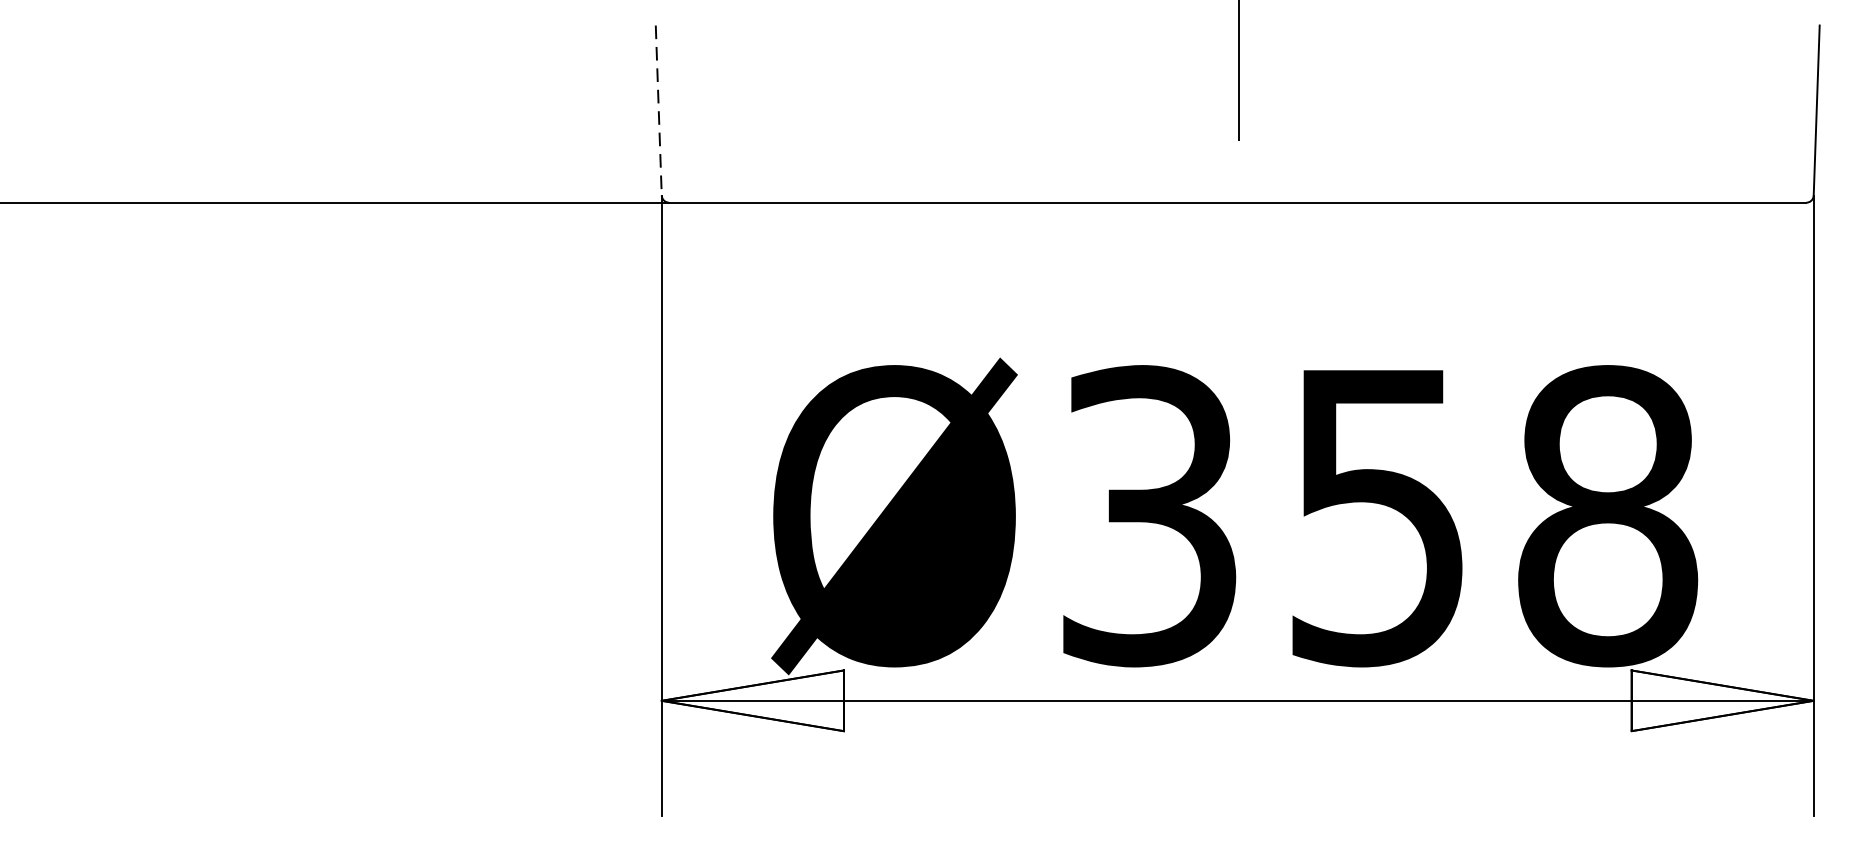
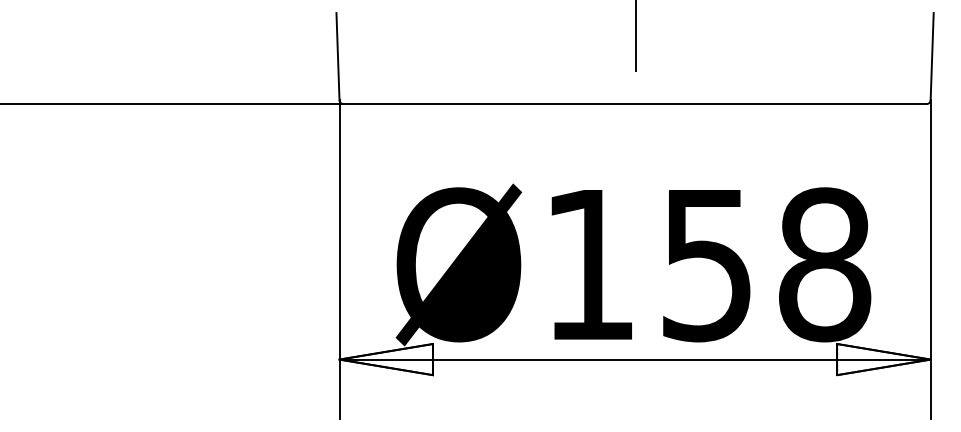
line: (657, 110) -> (337, 56), dashed -> solid
text: (1148, 515) -> (589, 264), Ø358 -> Ø158

